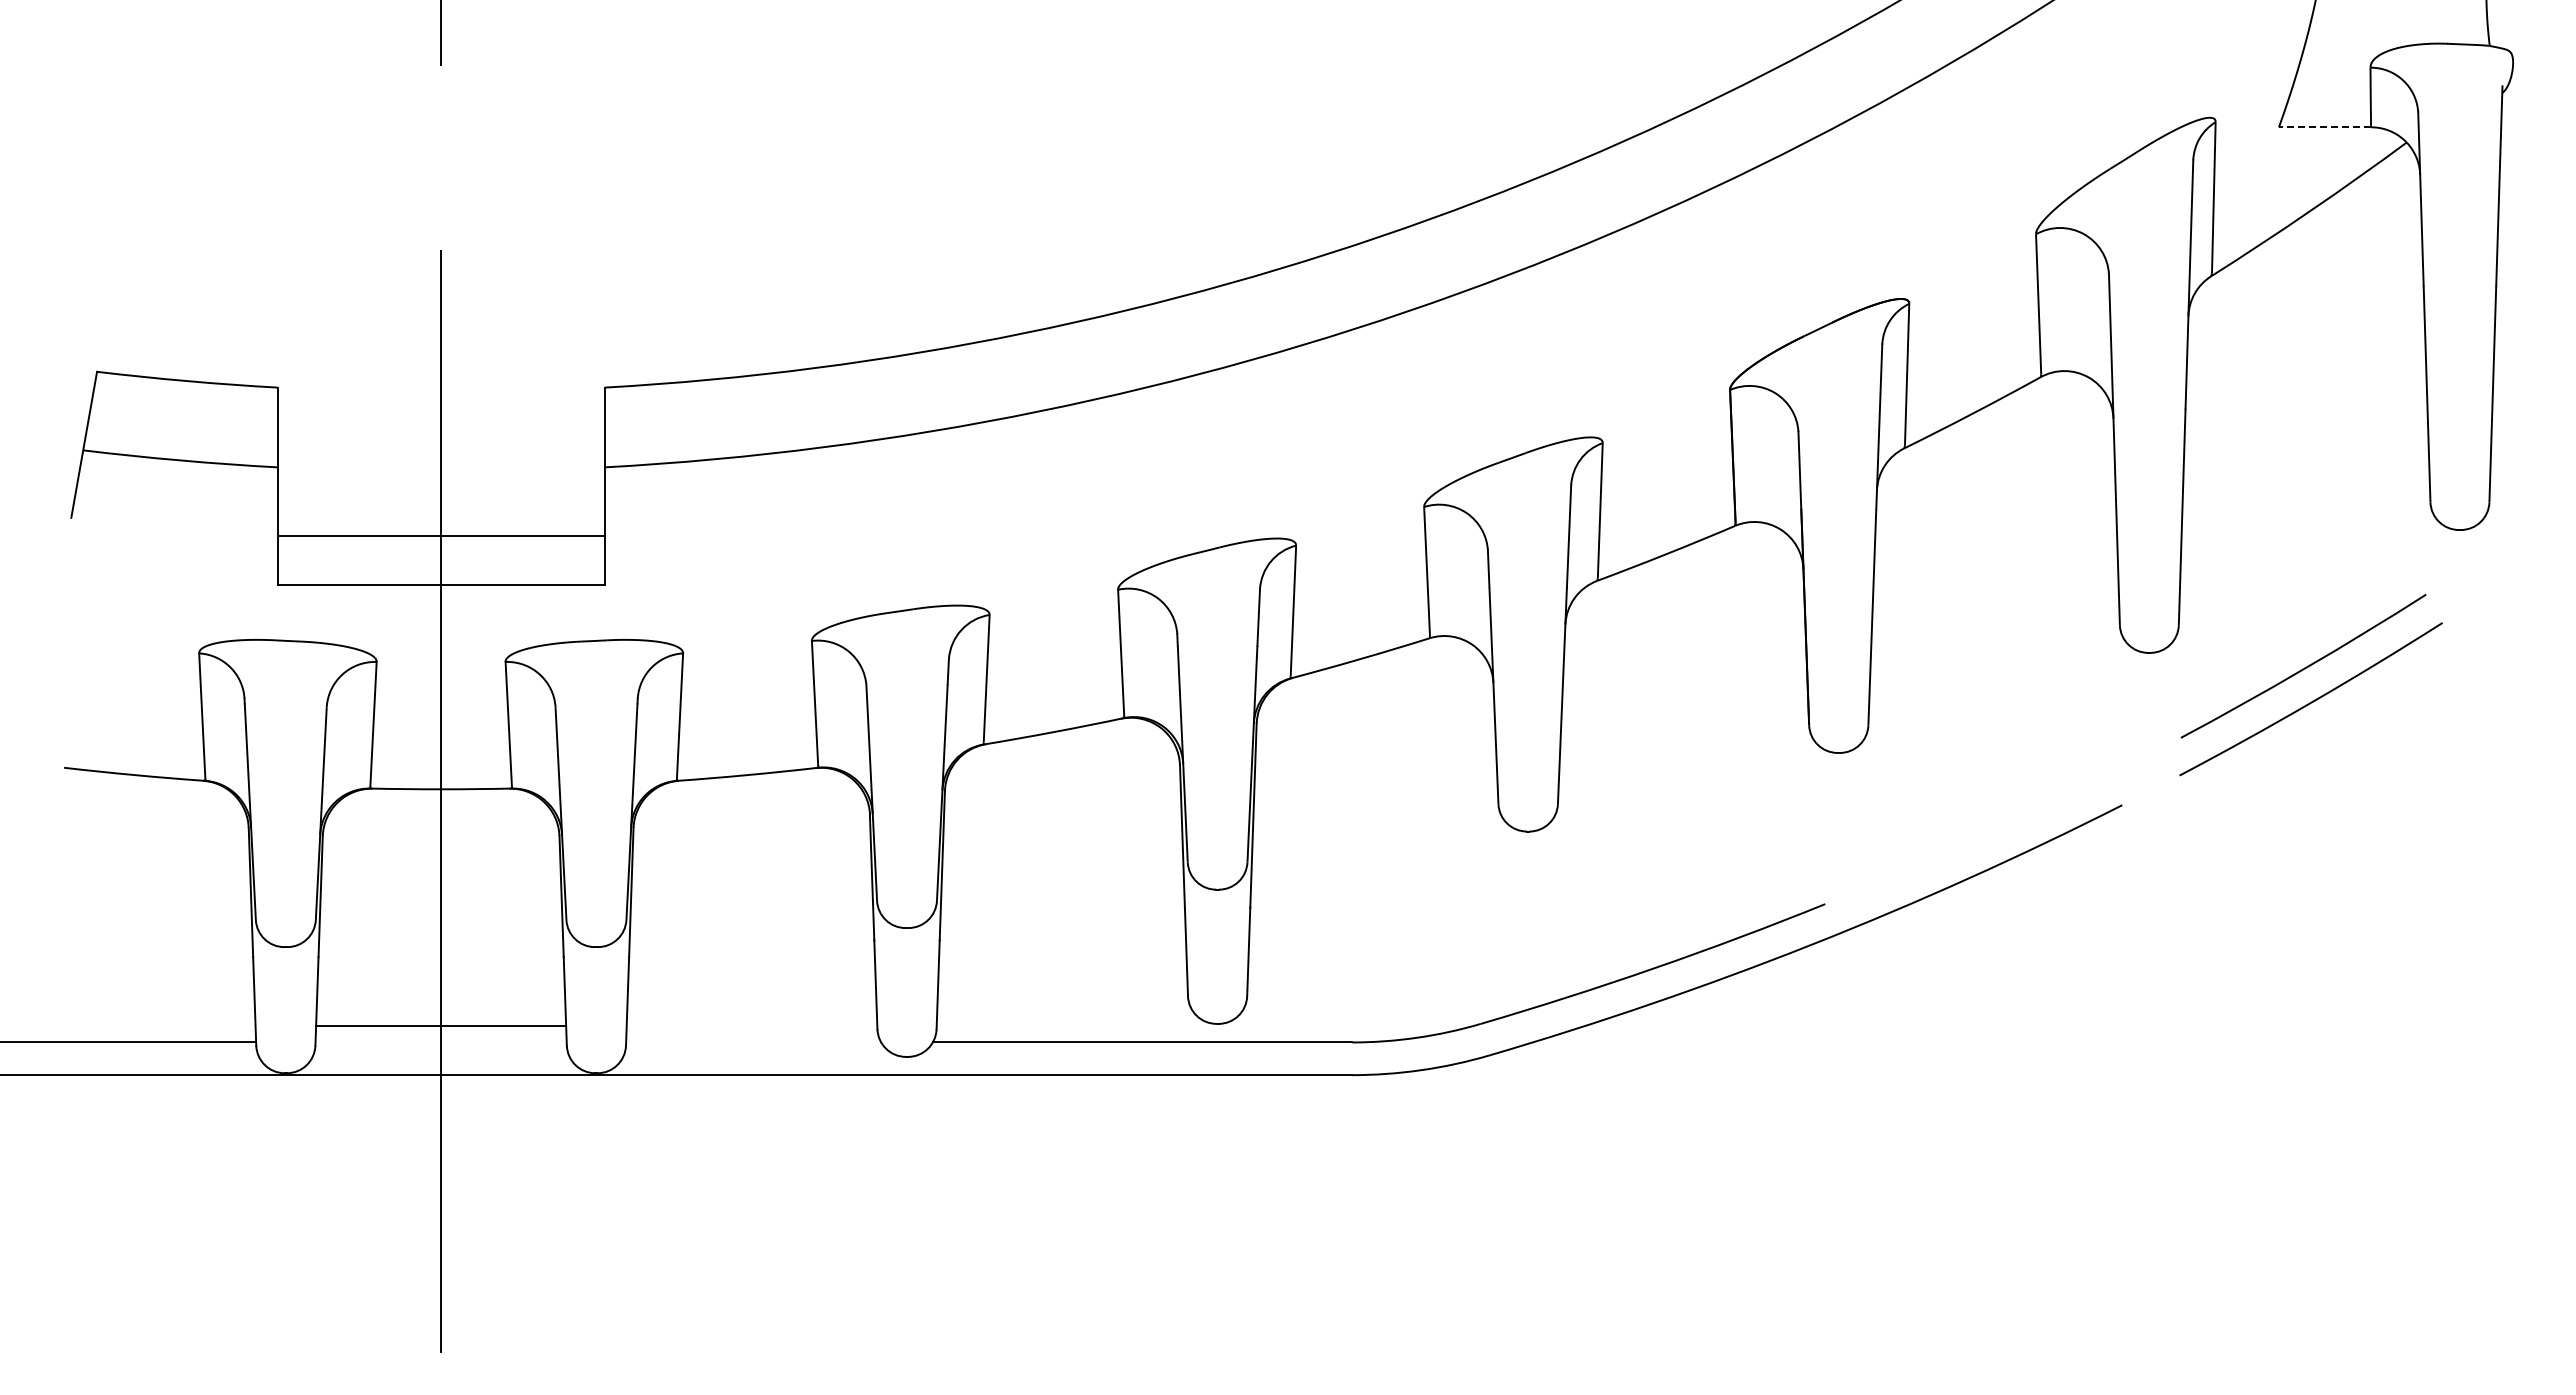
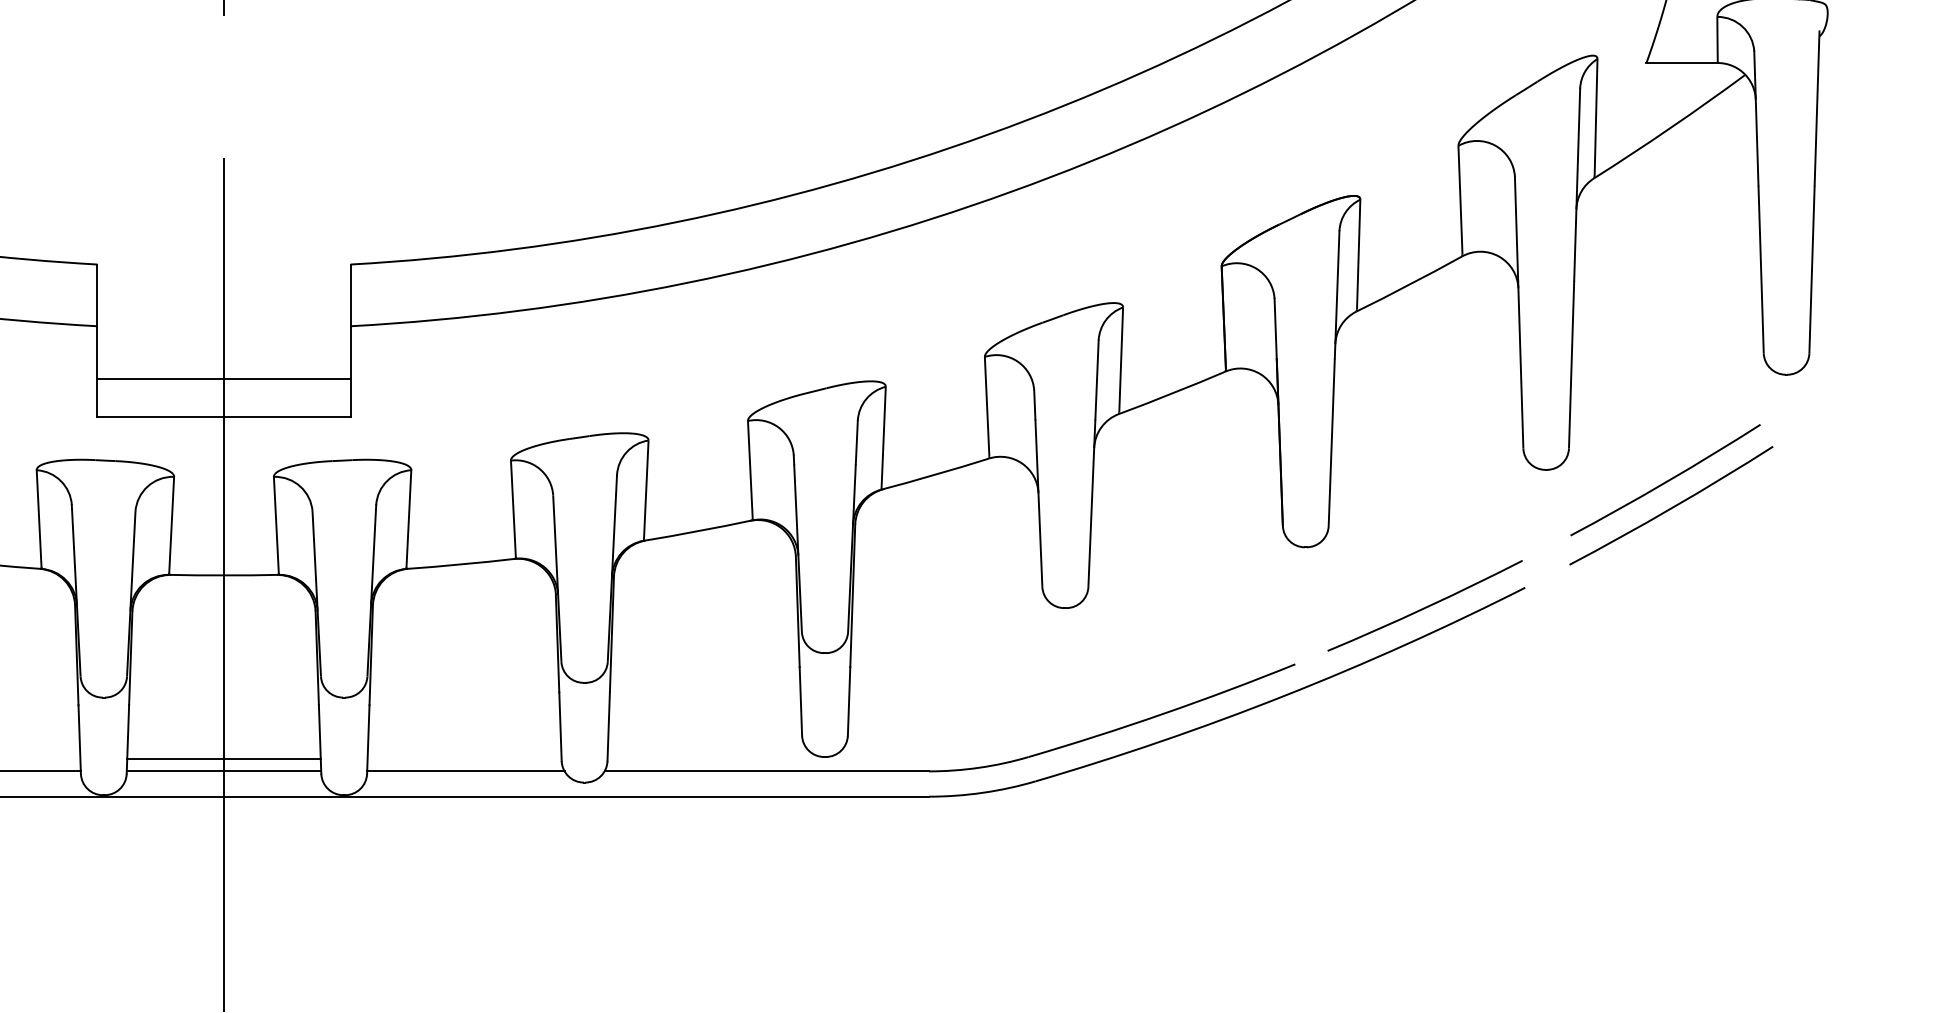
line: (2324, 127) -> (1681, 63), dashed -> solid
arc: (1992, 830) -> (1424, 607), added
line: (440, 1042) -> (223, 771), added
line: (753, 1042) -> (465, 771), added

